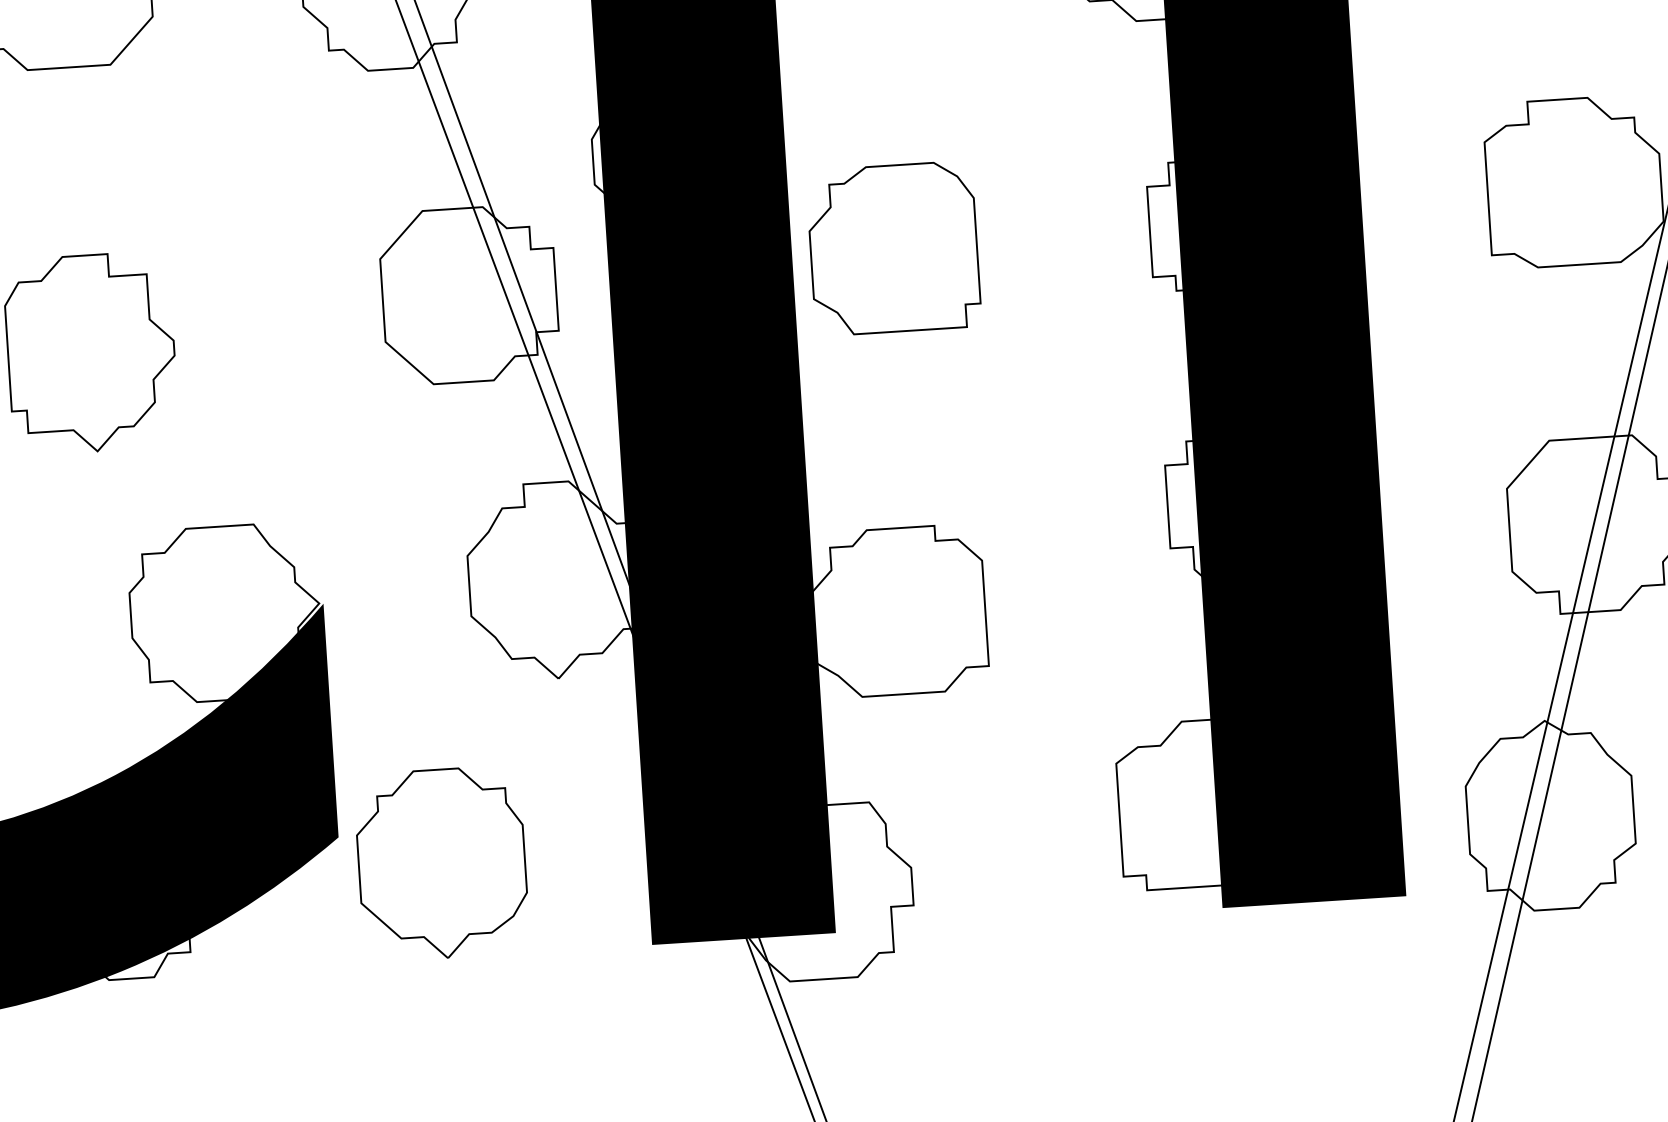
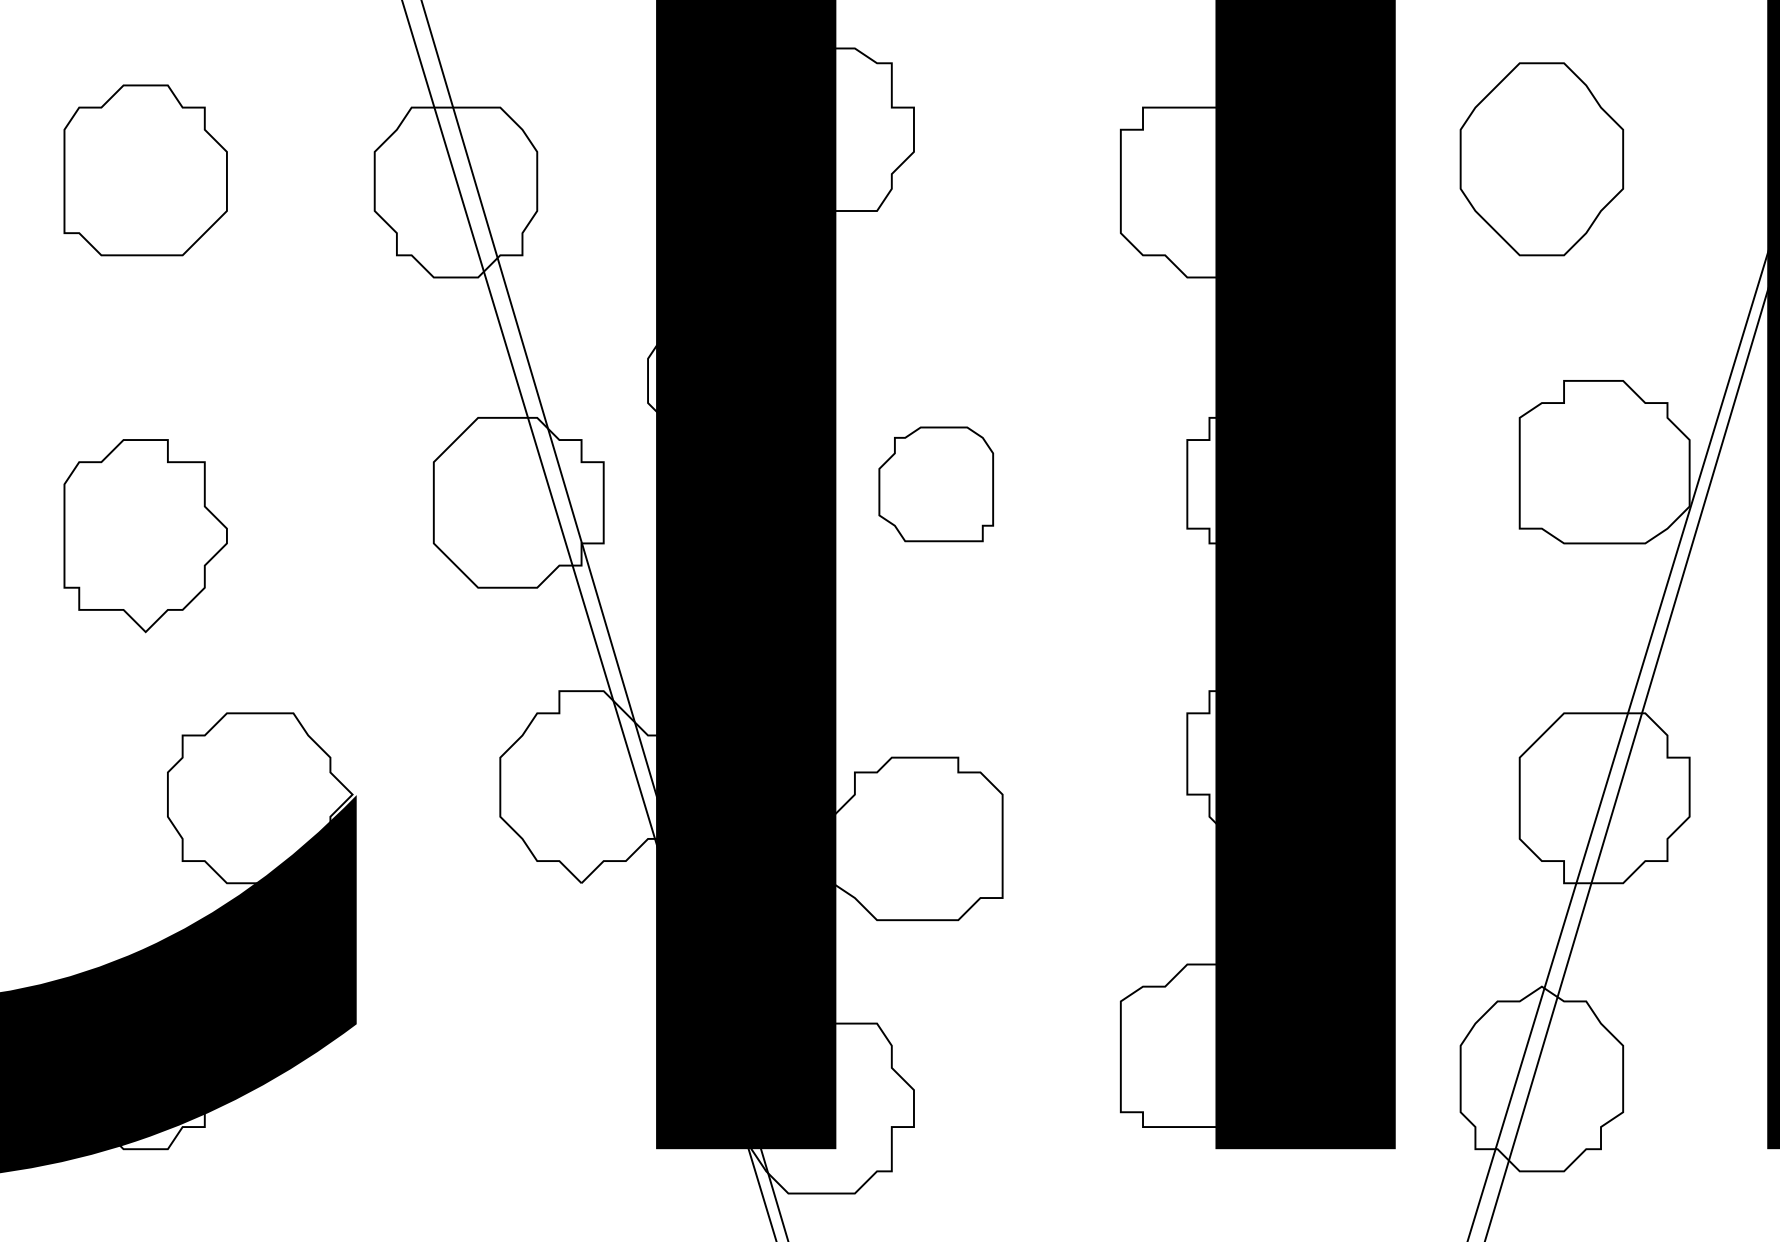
part: (894, 248) -> (936, 484), size x0.7
part: (441, 863) -> (455, 1056), removed

